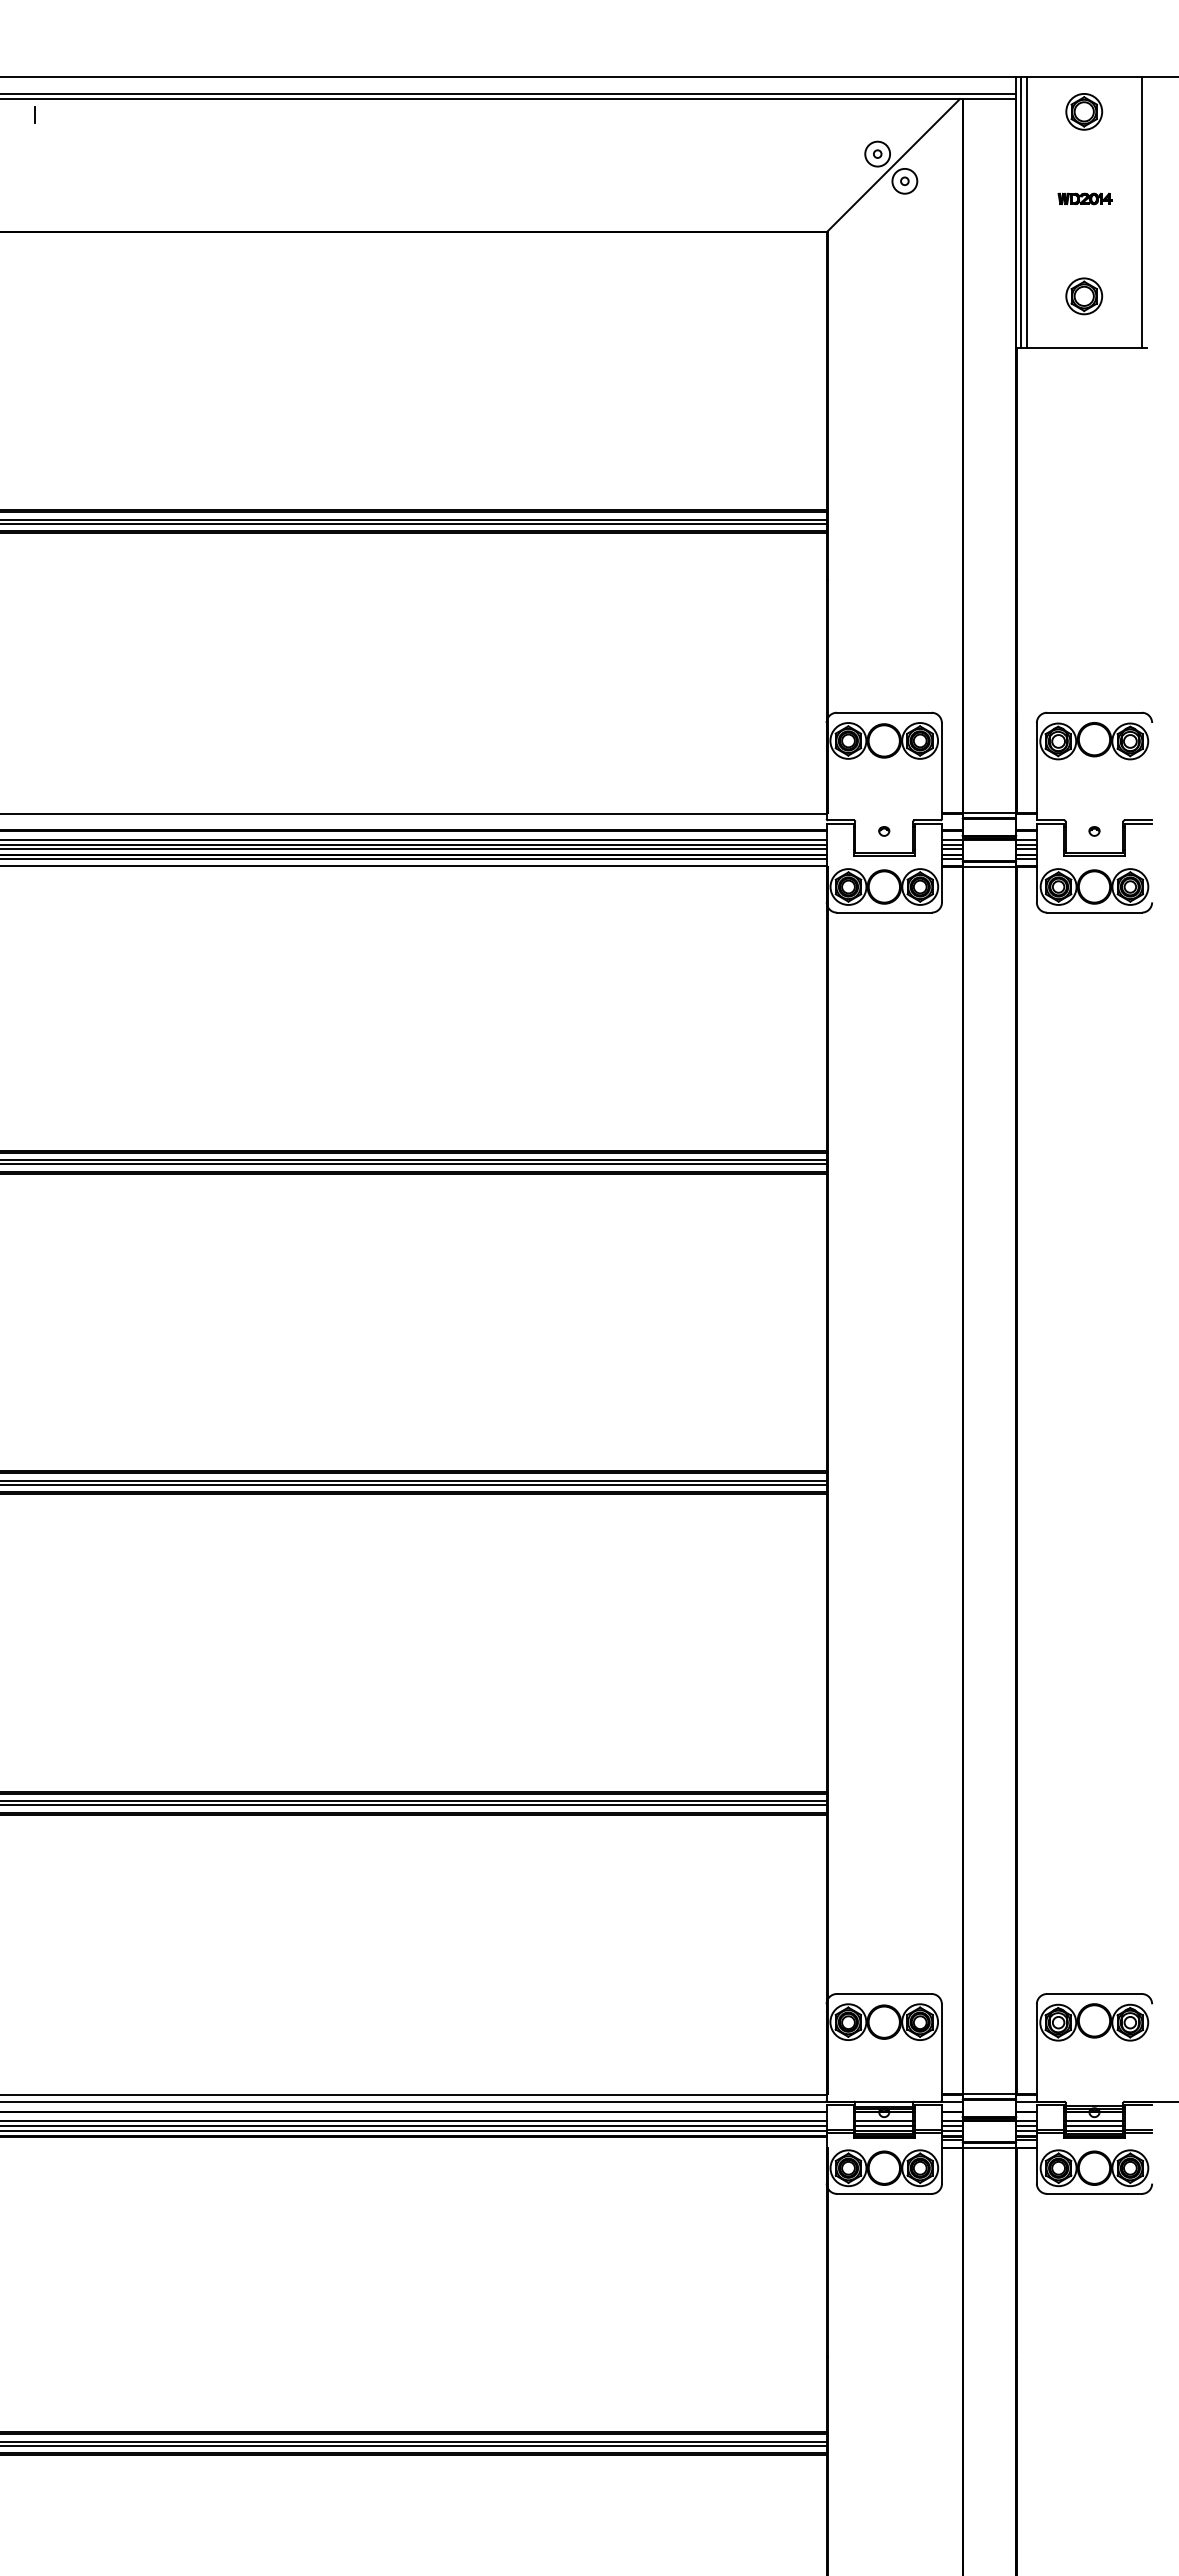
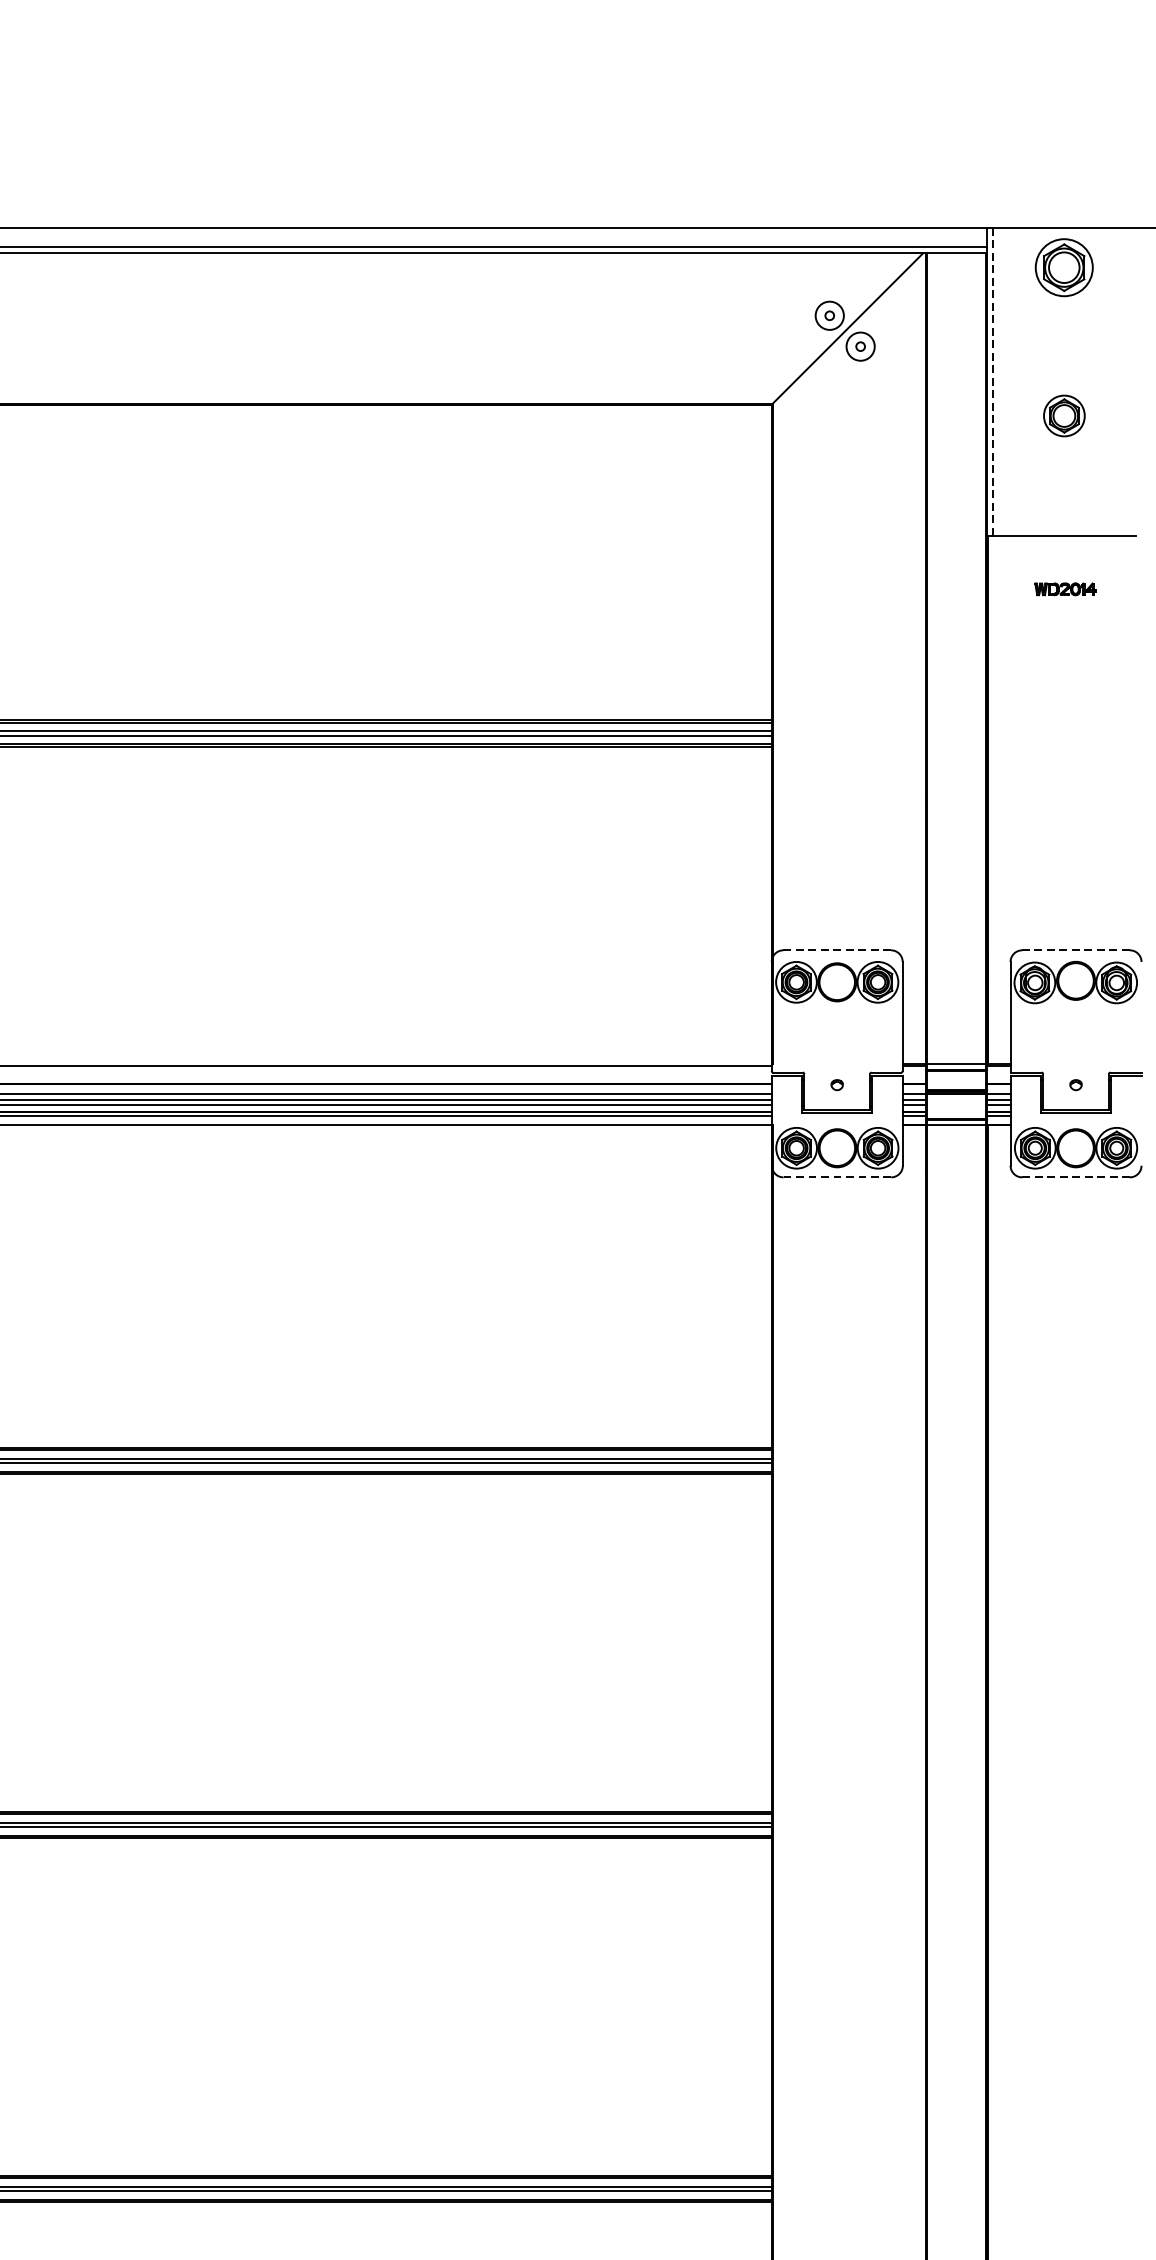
part: (1084, 111) -> (1064, 267), size x1.4
part: (1084, 198) -> (1064, 588), moved
line: (1021, 211) -> (993, 380), solid -> dashed
line: (1026, 212) -> (998, 382), removed
line: (1141, 212) -> (1129, 382), removed
part: (1084, 296) -> (1064, 416), moved
line: (883, 712) -> (836, 950), solid -> dashed
line: (1094, 712) -> (1076, 950), solid -> dashed
line: (884, 912) -> (837, 1177), solid -> dashed
line: (1095, 912) -> (1077, 1177), solid -> dashed

